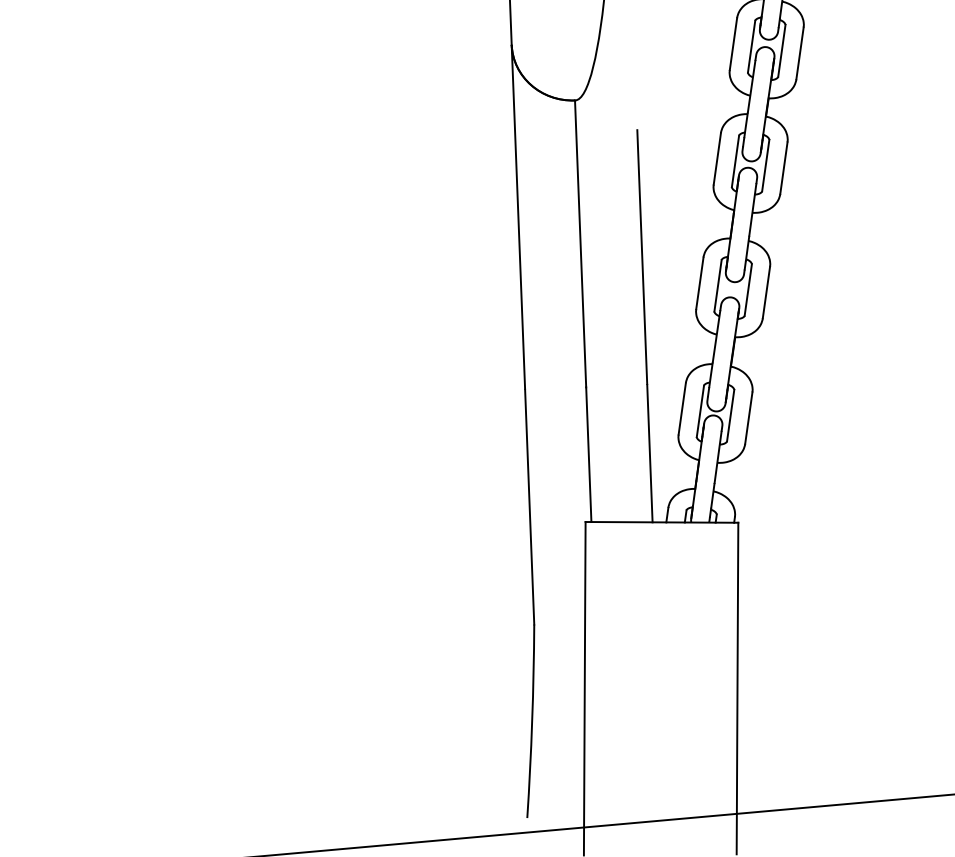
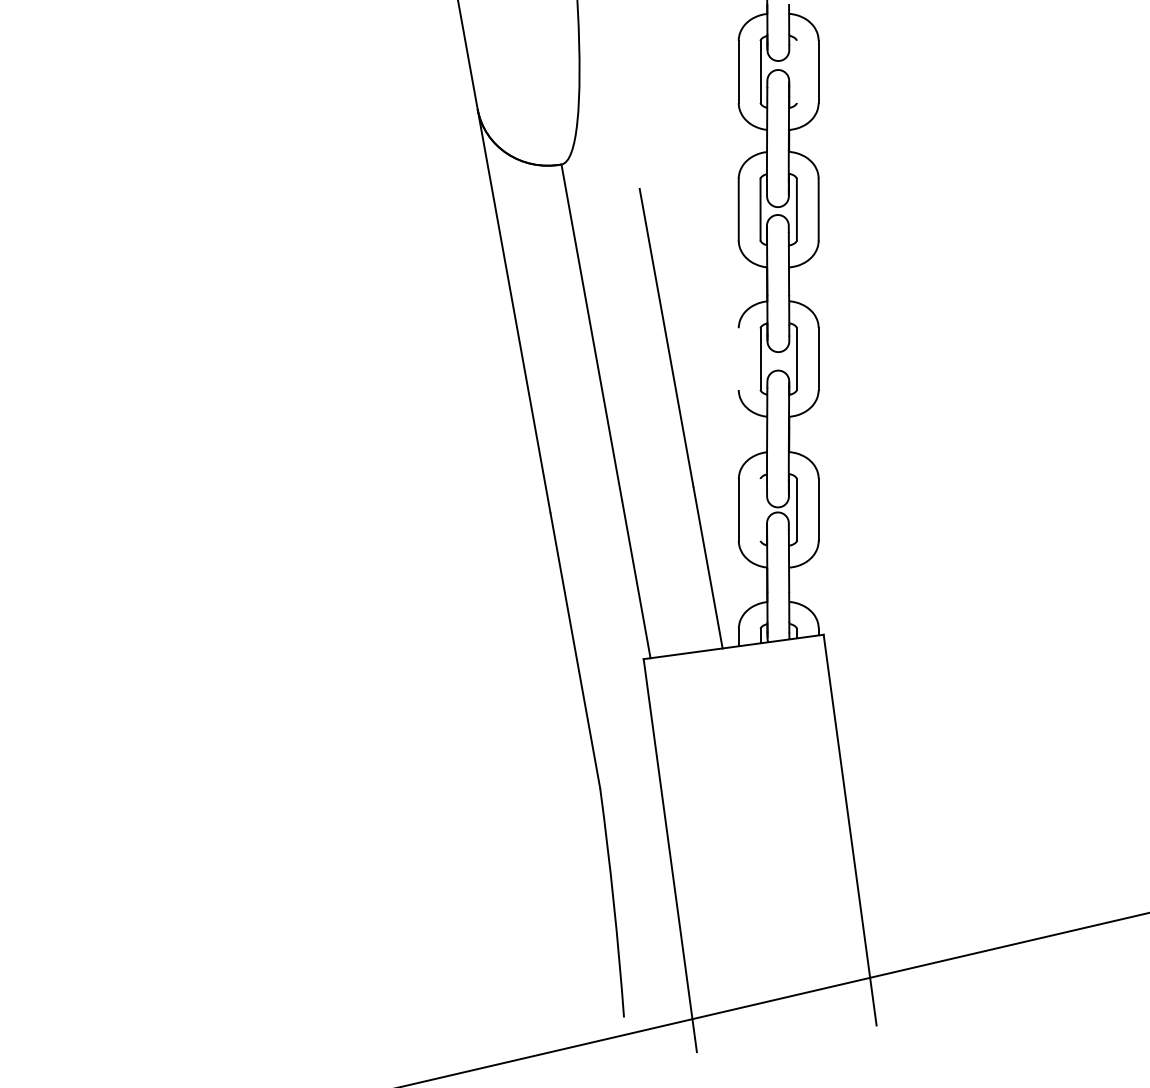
line: (781, 50) -> (796, 71), removed
line: (699, 283) -> (738, 359), removed
line: (700, 411) -> (760, 509), removed

